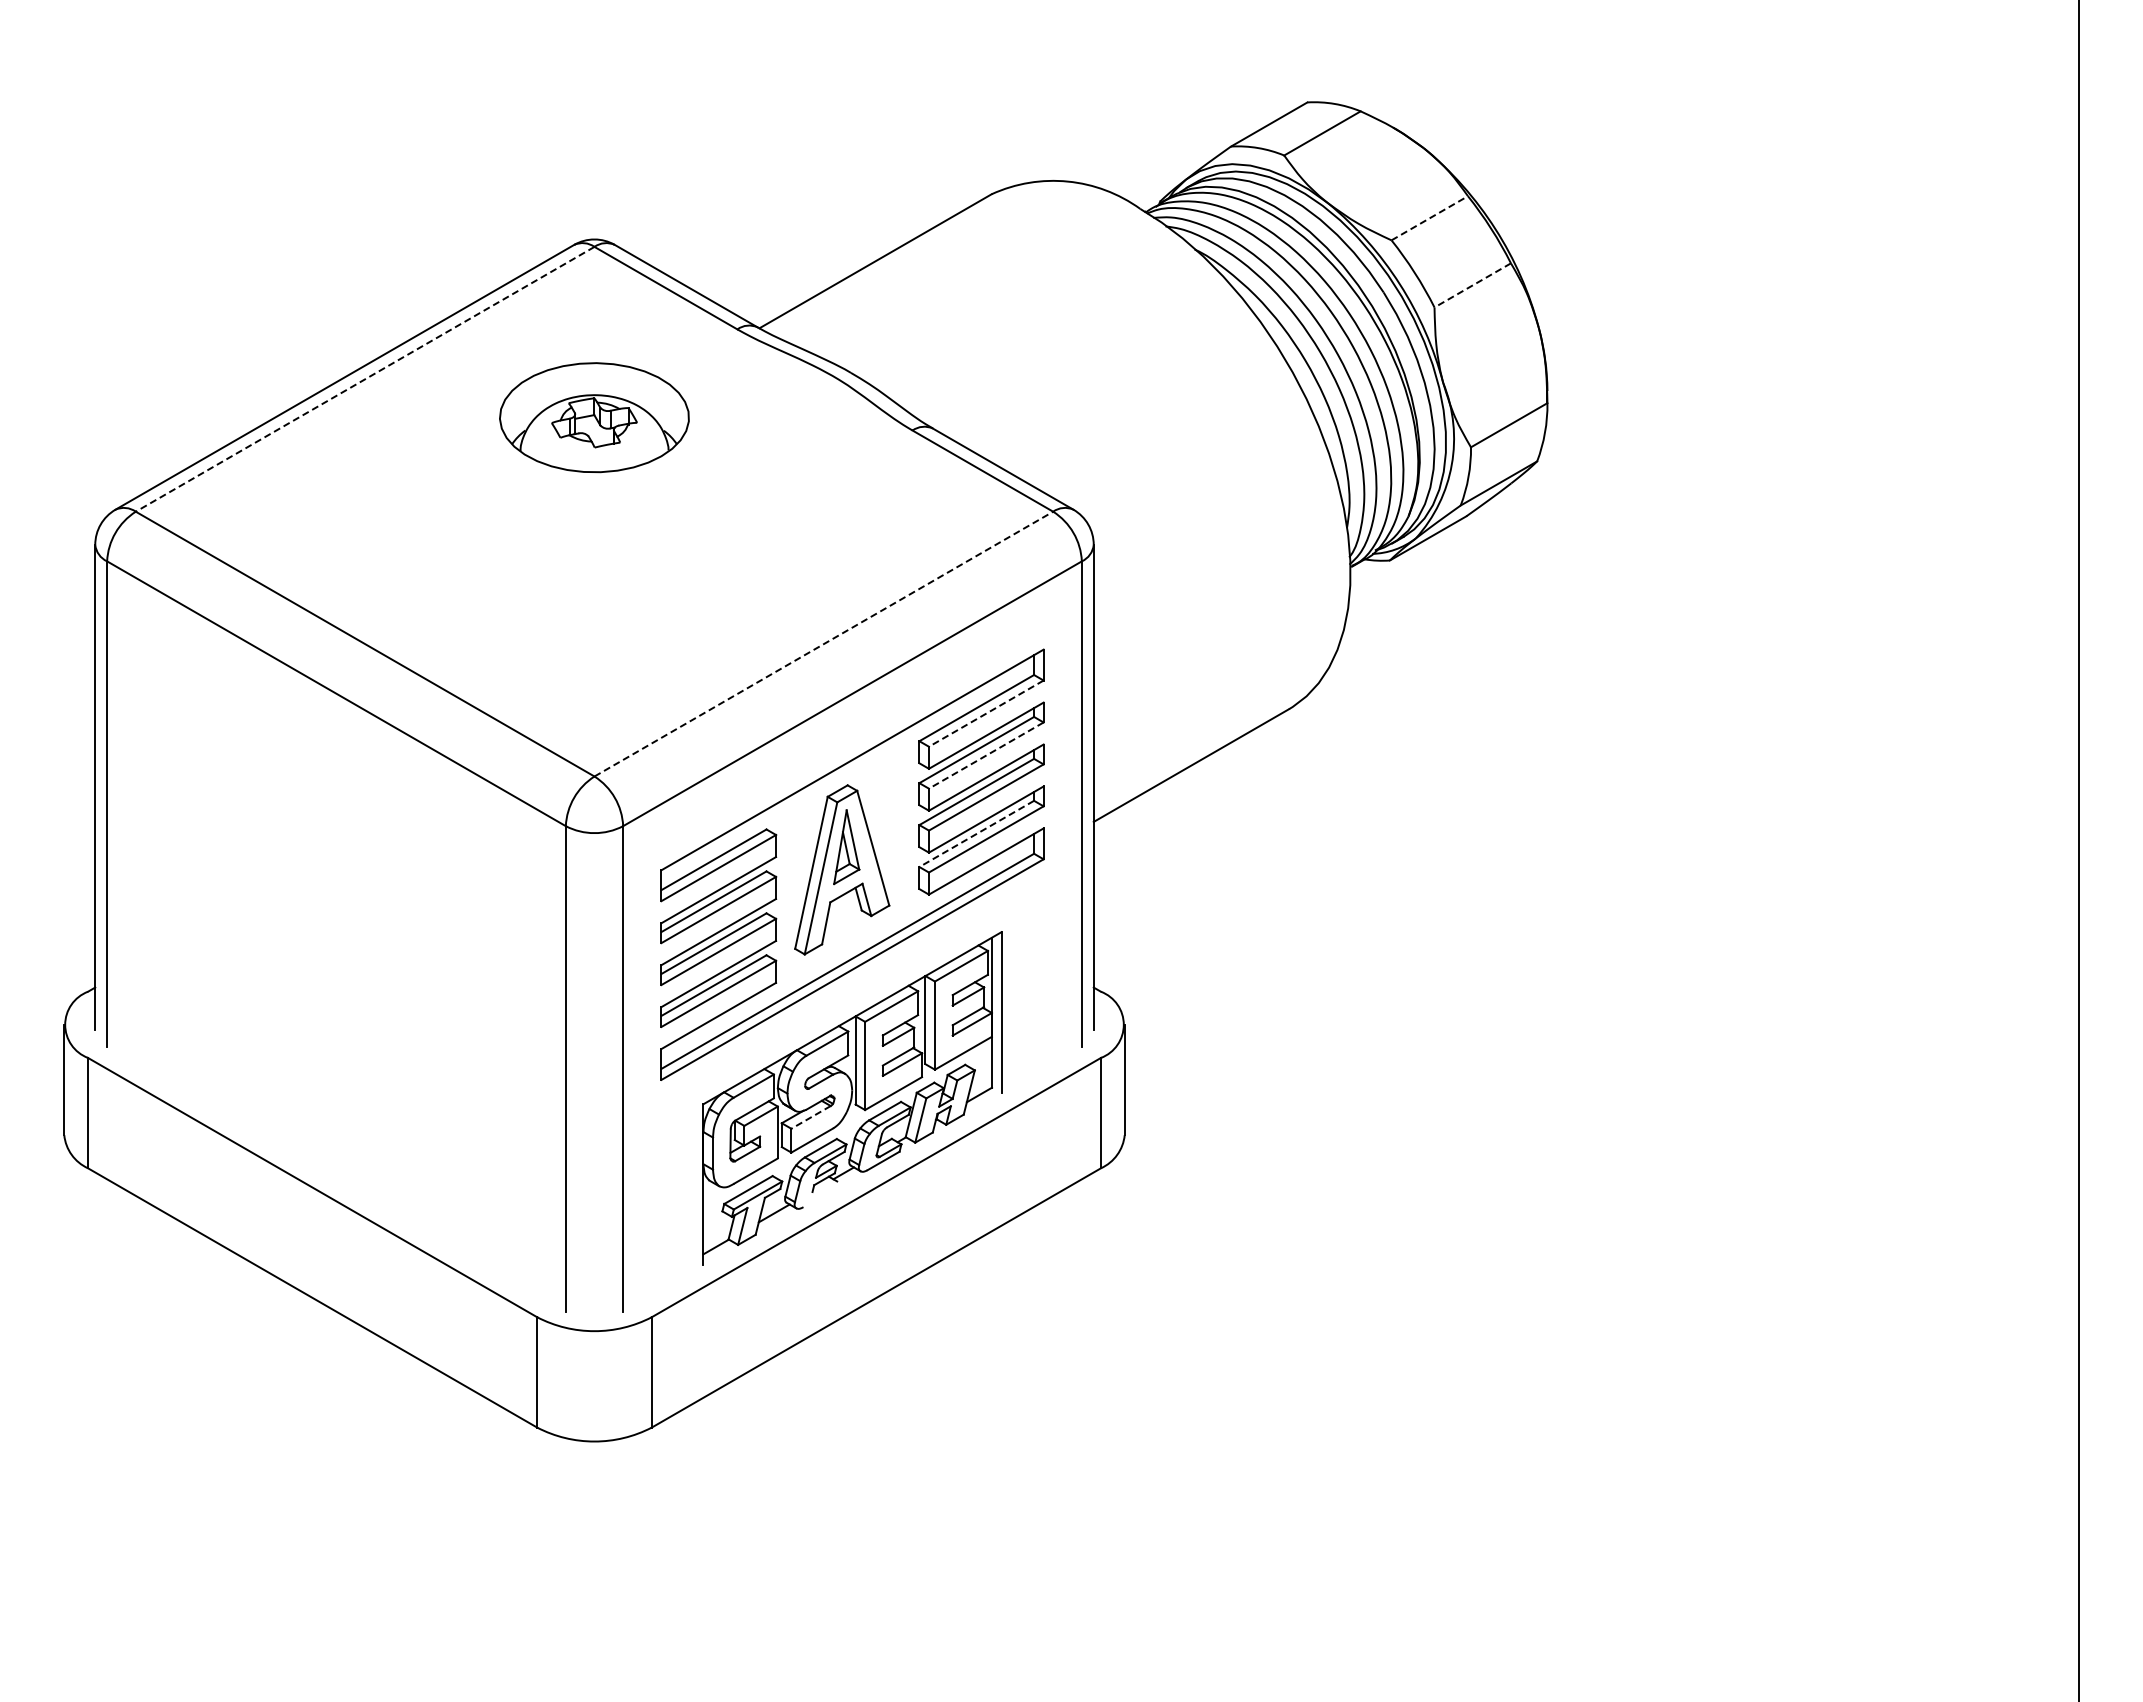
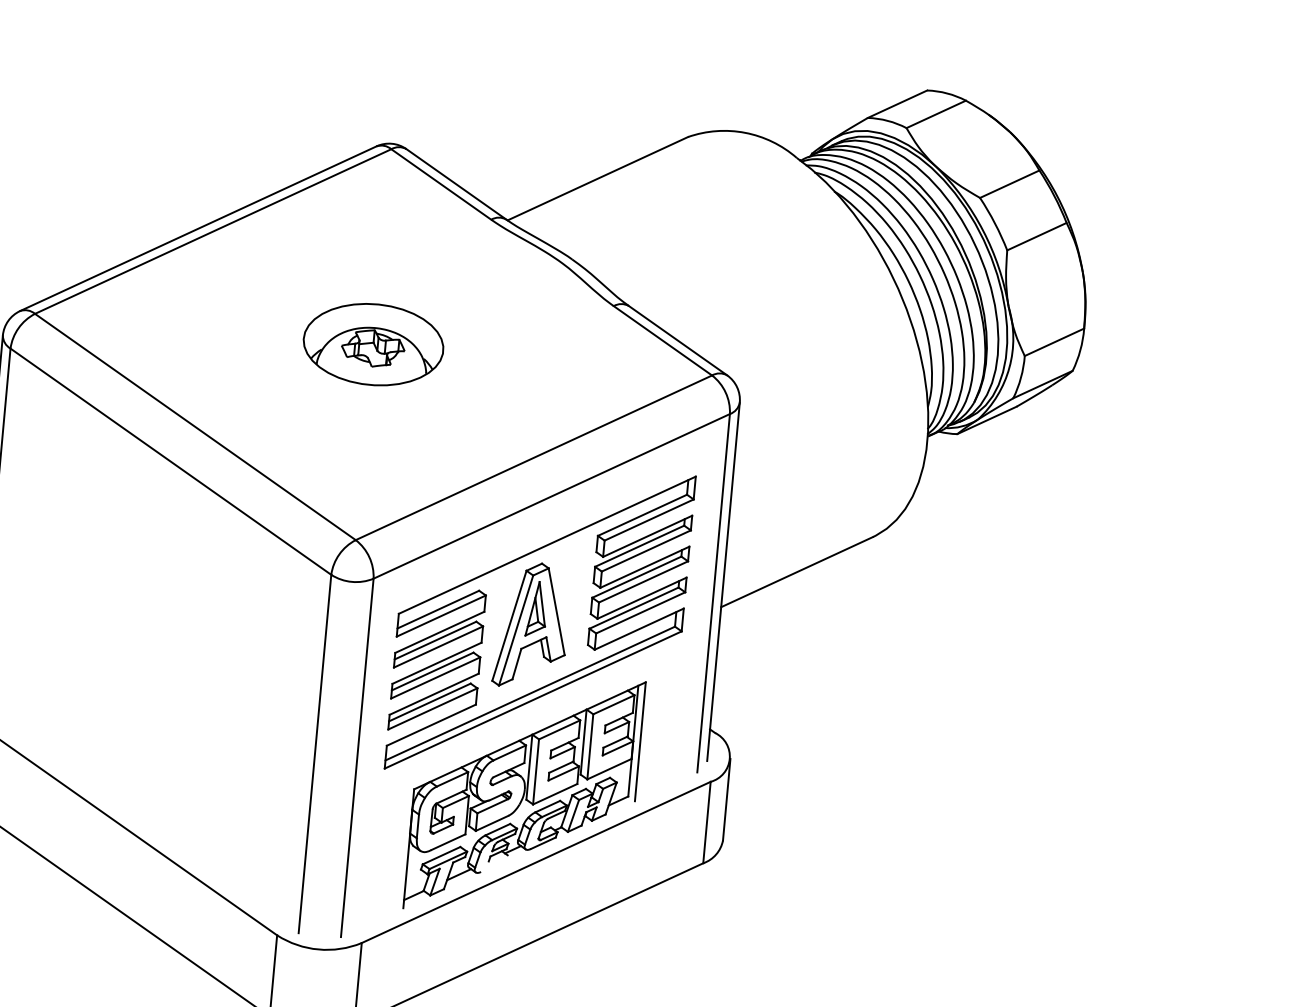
line: (1430, 218) -> (1010, 184), dashed -> solid
line: (1472, 285) -> (1036, 236), dashed -> solid
line: (365, 379) -> (213, 231), dashed -> solid
part: (594, 417) -> (373, 344), moved
line: (823, 644) -> (533, 458), dashed -> solid
line: (985, 713) -> (648, 519), dashed -> solid
line: (985, 755) -> (645, 550), dashed -> solid
line: (976, 834) -> (633, 608), dashed -> solid
line: (811, 1117) -> (493, 806), dashed -> solid

